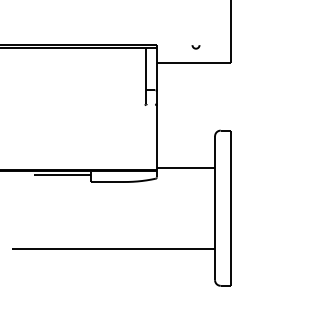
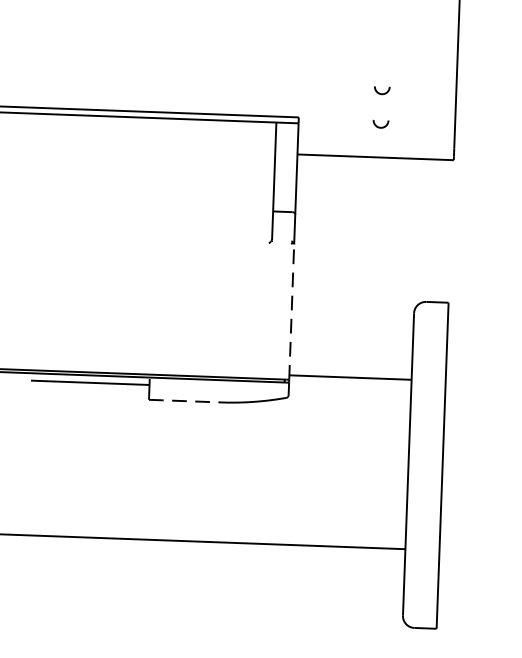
part: (195, 31) -> (381, 91), added
line: (156, 137) -> (290, 311), solid -> dashed
line: (107, 182) -> (184, 402), solid -> dashed

